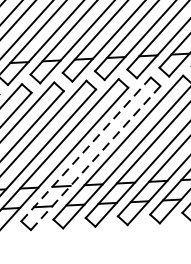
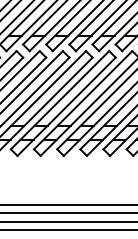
line: (85, 149) -> (59, 100), dashed -> solid
line: (95, 157) -> (66, 106), dashed -> solid

